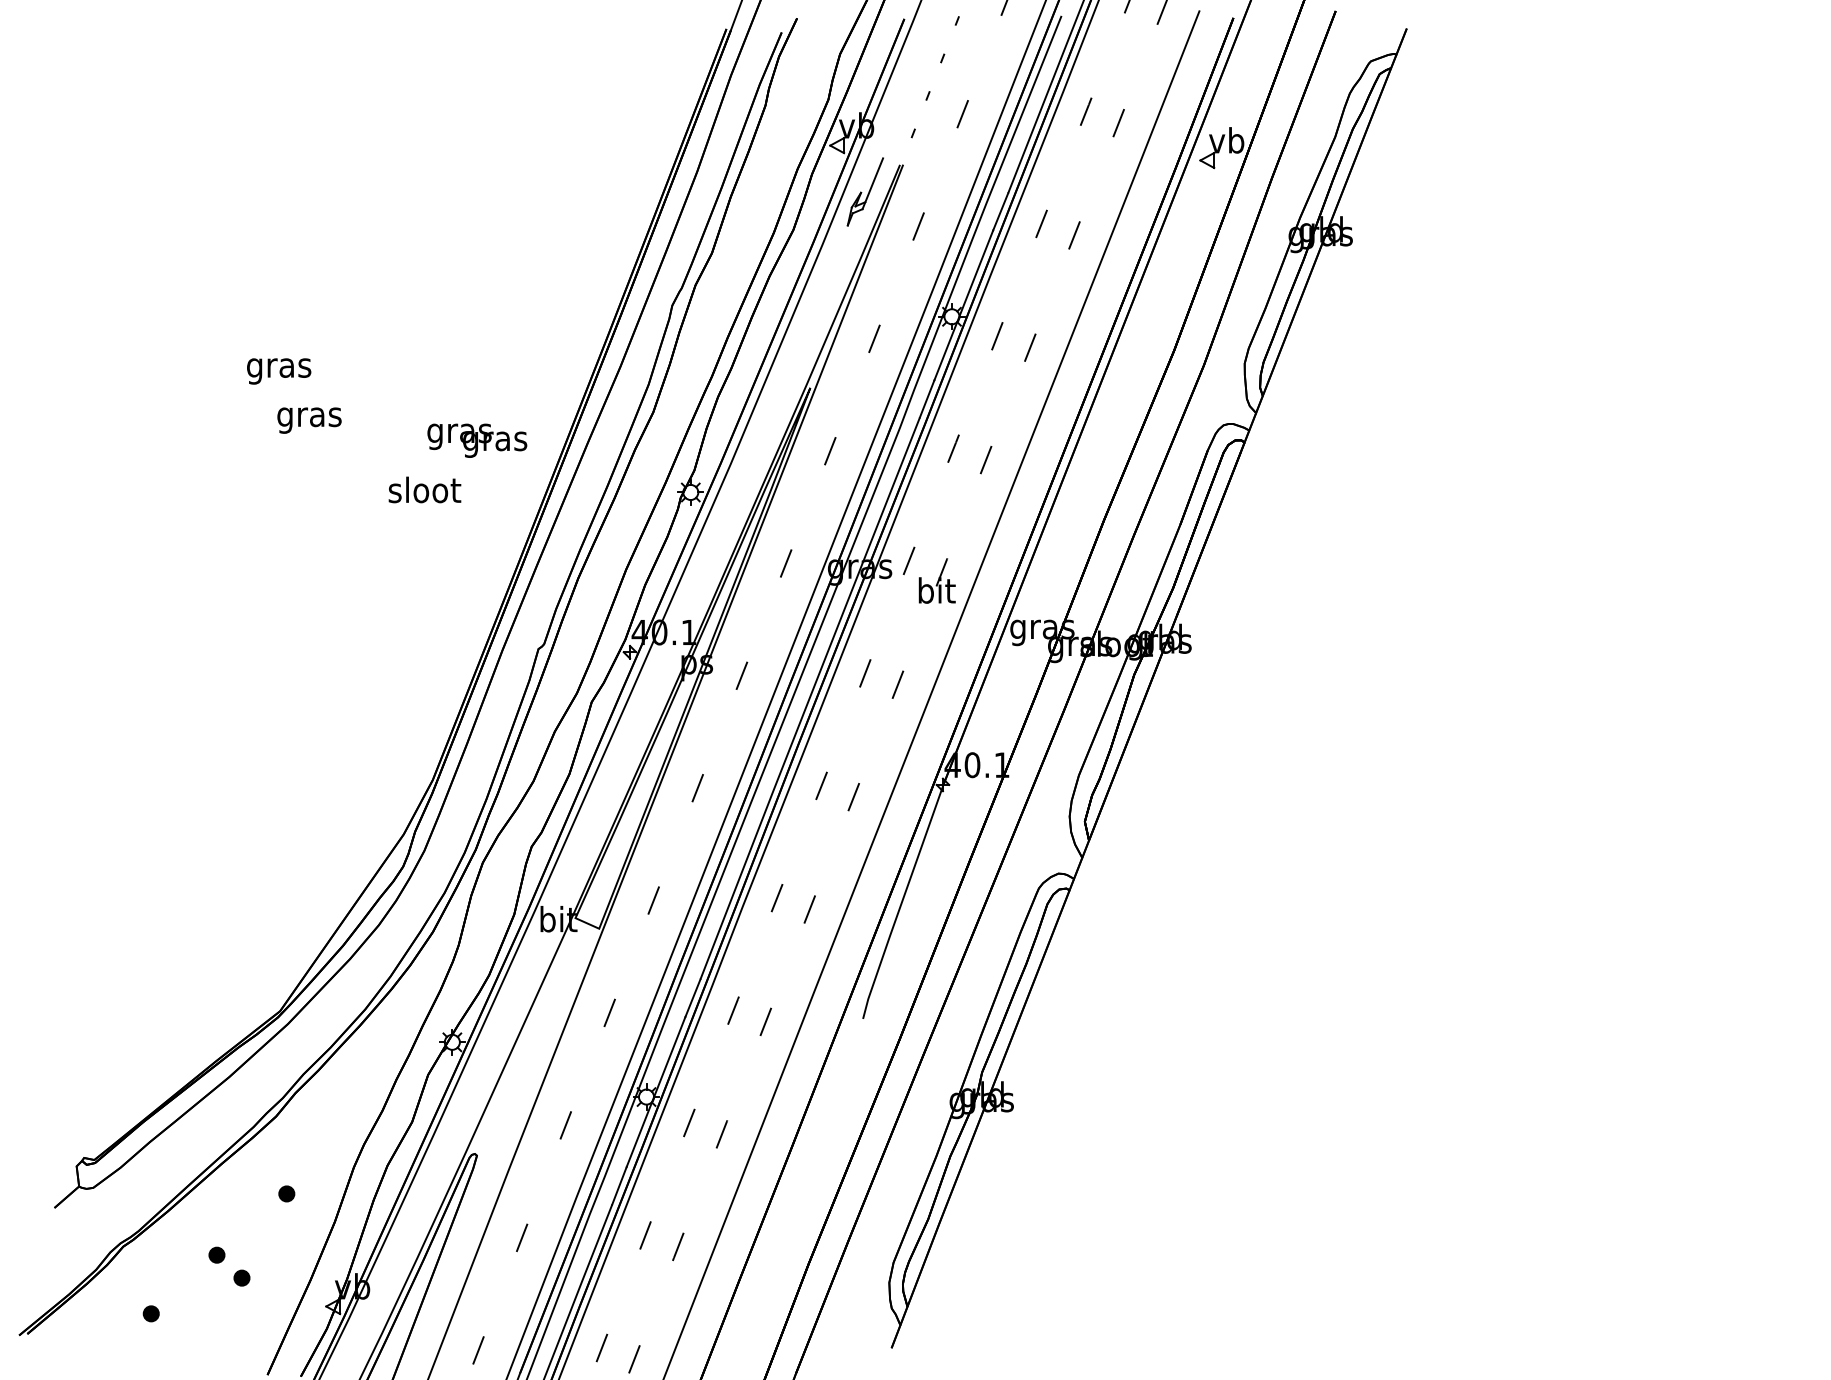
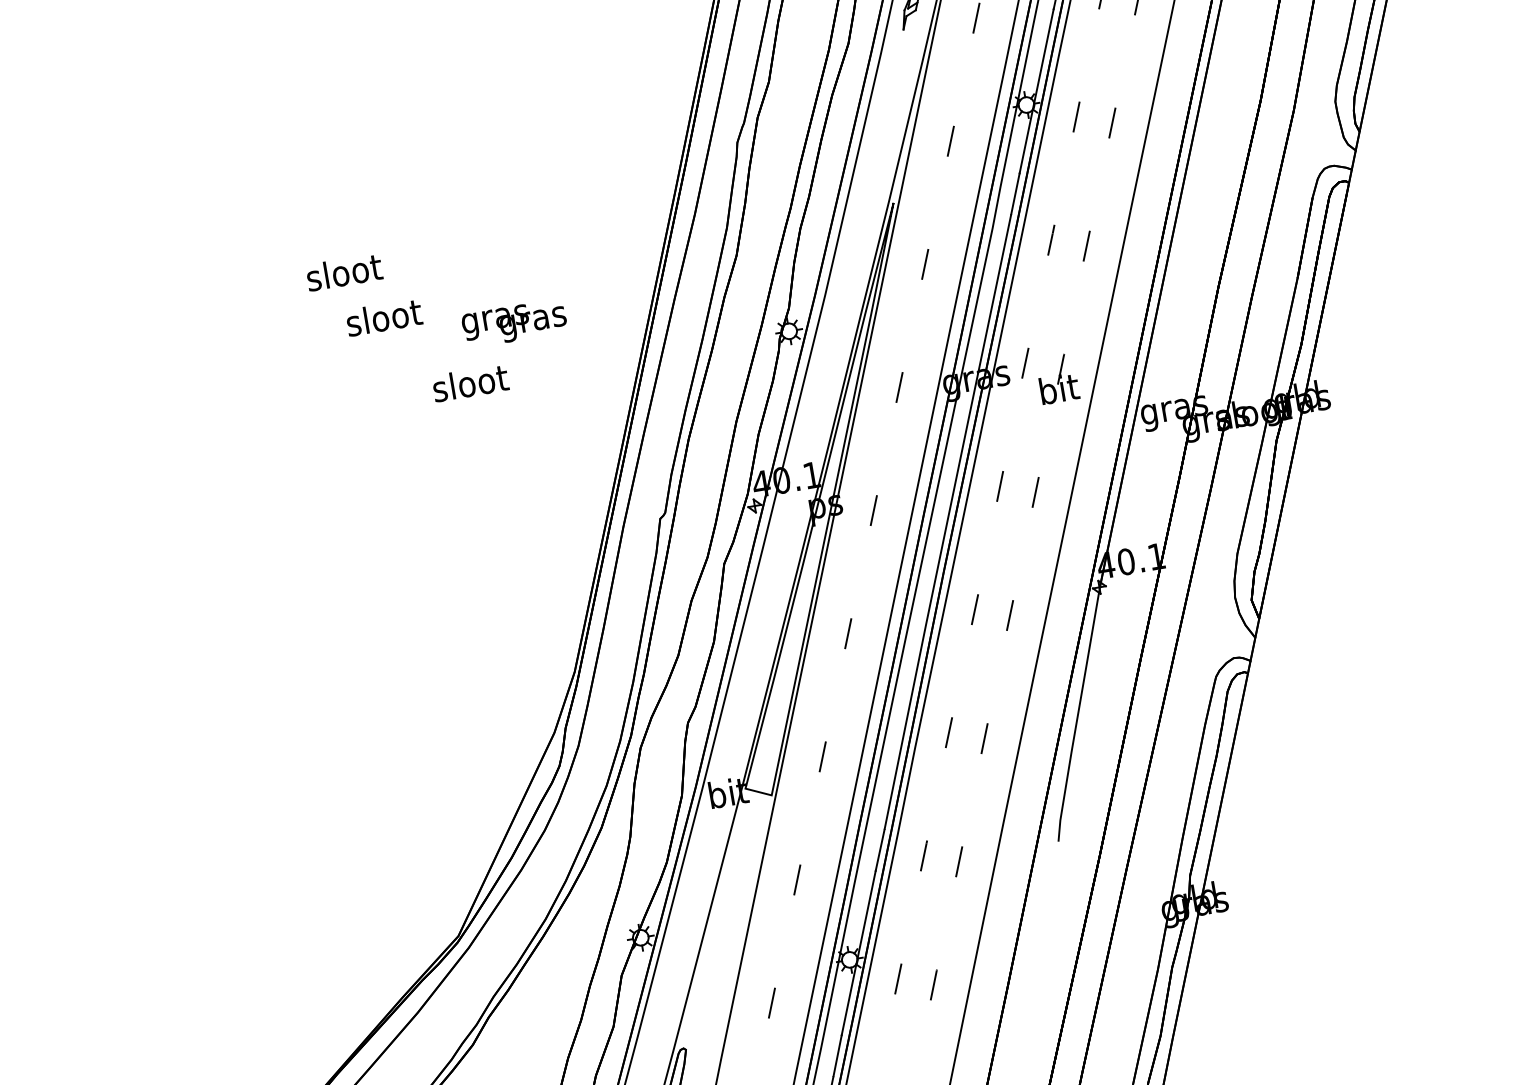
text: (279, 367) -> (344, 275), gras -> sloot
text: (309, 416) -> (384, 320), gras -> sloot
text: (477, 440) -> (514, 323), moved
text: (424, 489) -> (469, 382), moved

